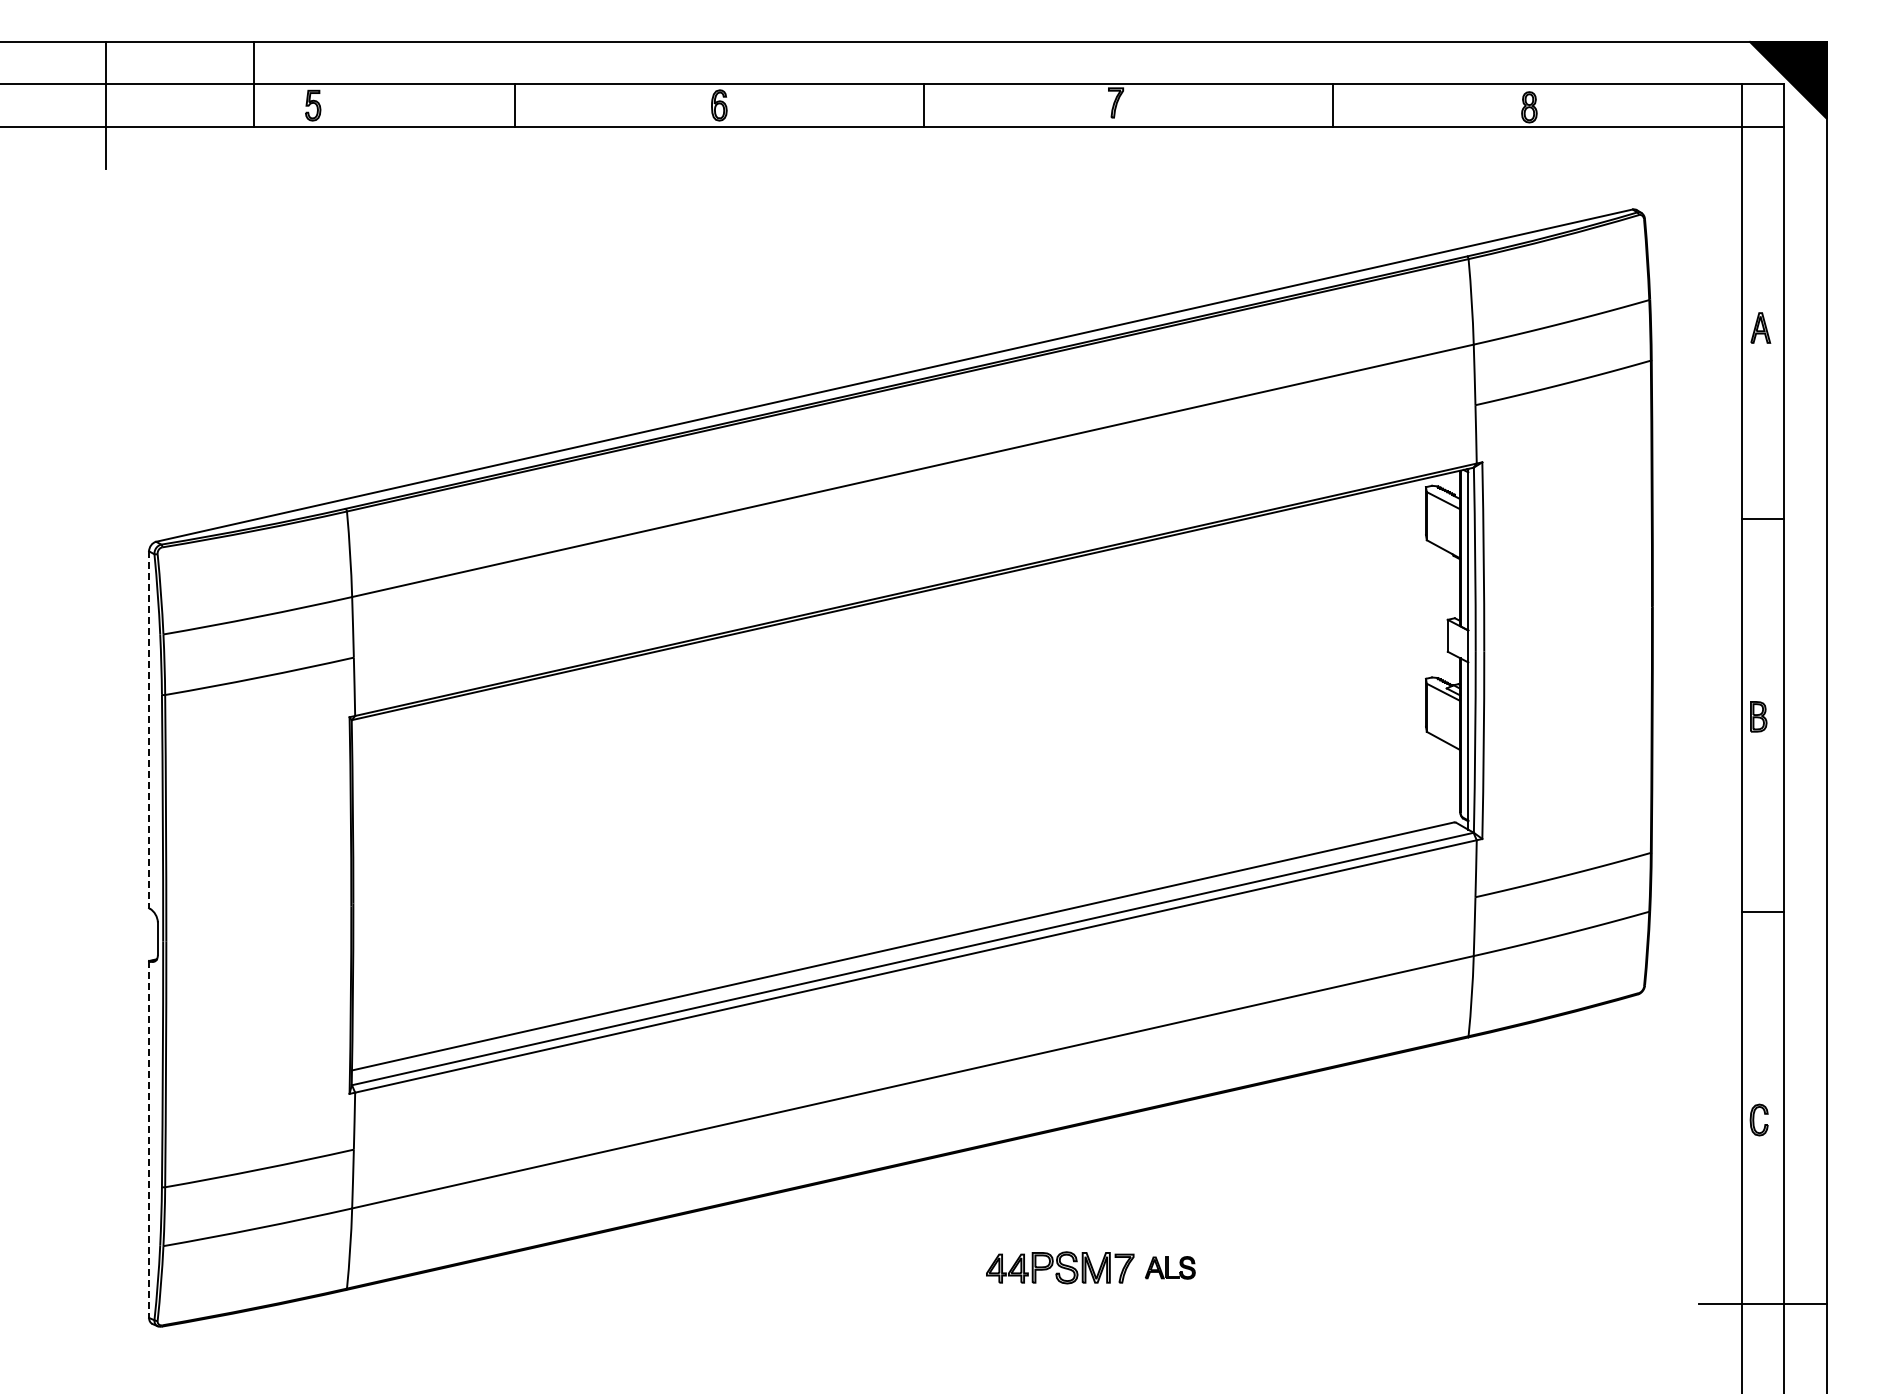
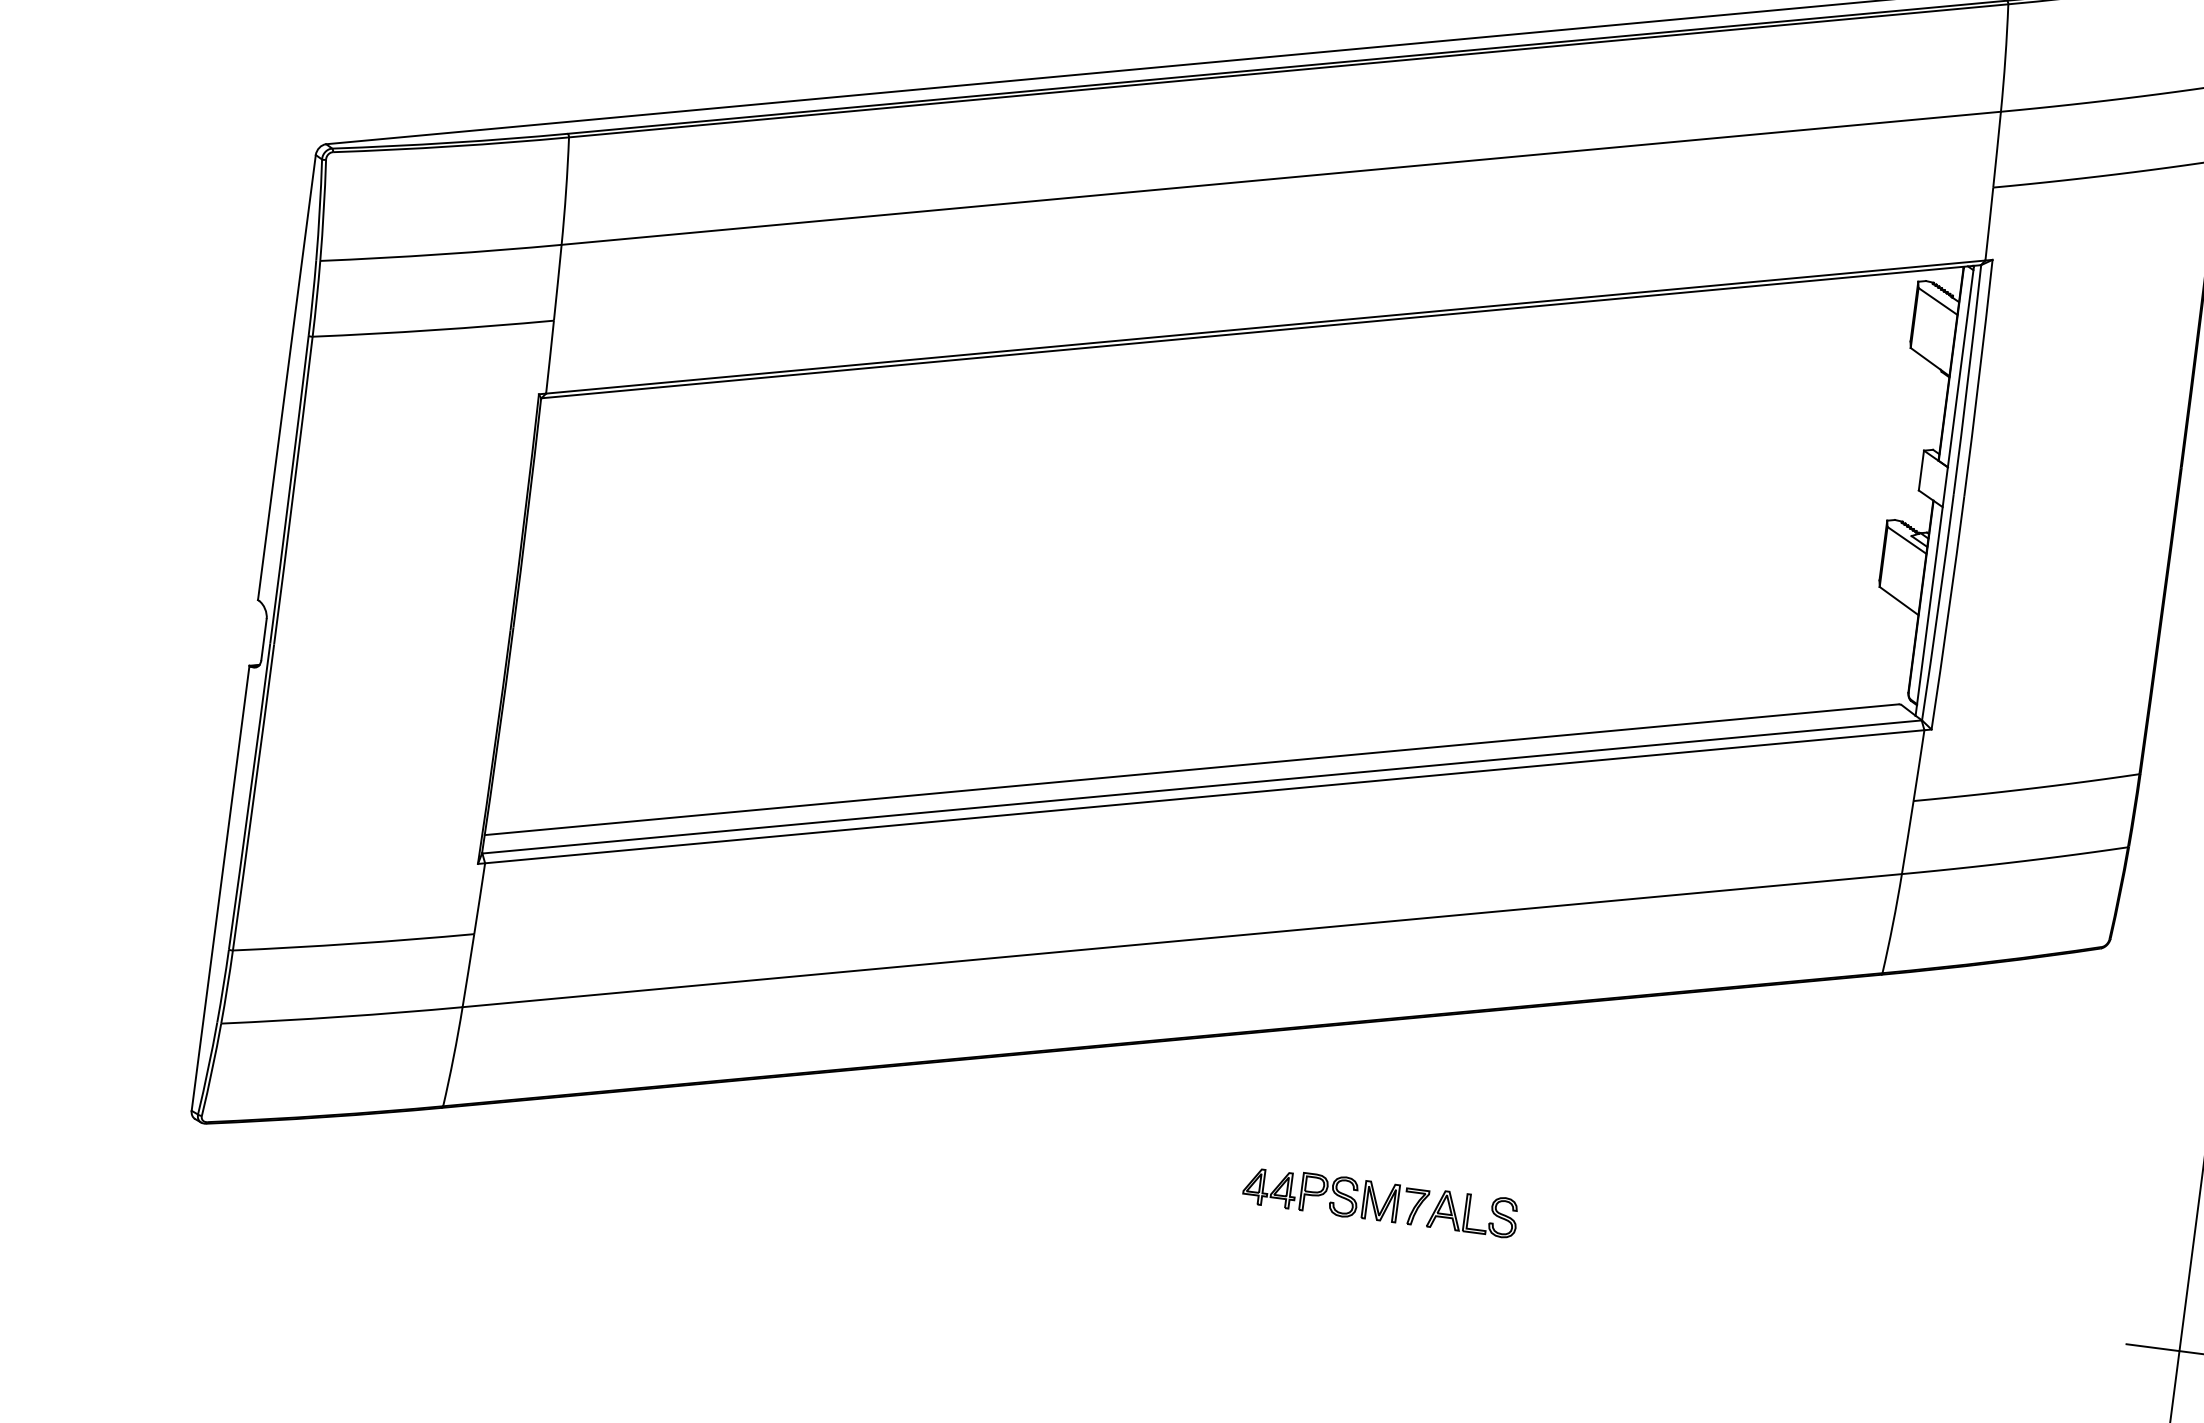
line: (149, 730) -> (287, 378), dashed -> solid
line: (149, 1139) -> (221, 888), dashed -> solid
part: (1170, 1267) -> (1473, 1213), size x1.43

